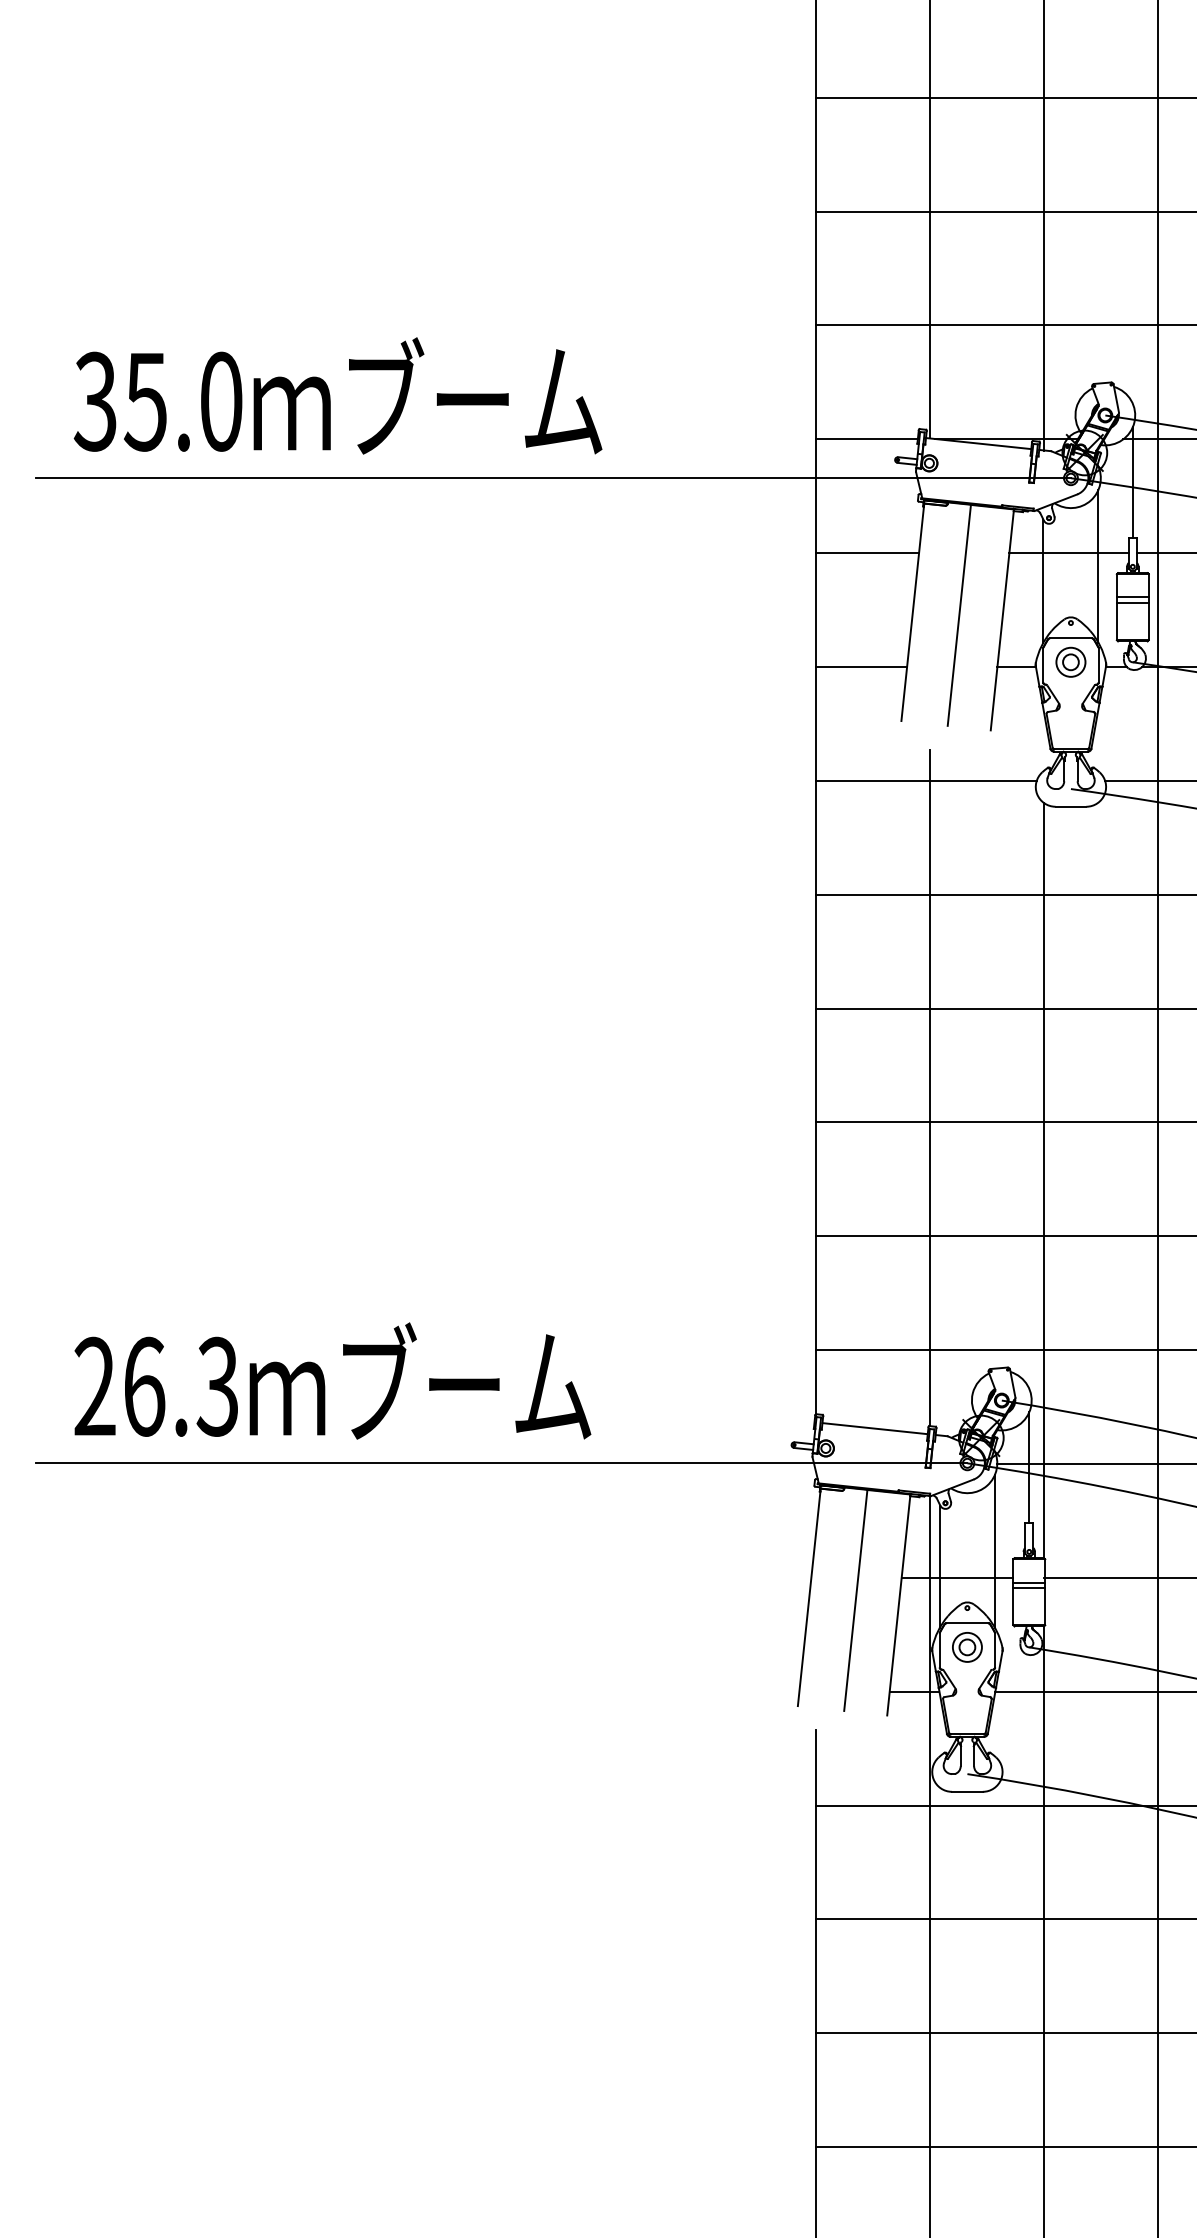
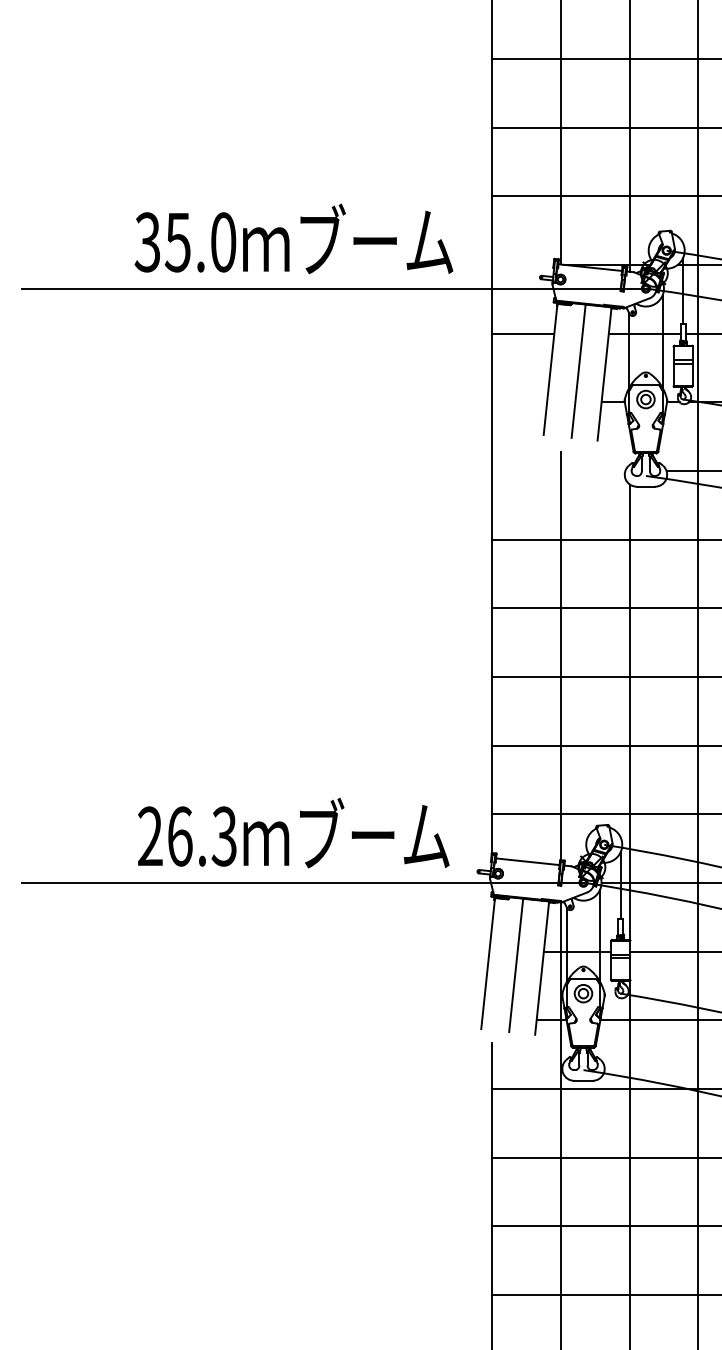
text: (337, 395) -> (293, 238), moved
line: (866, 440) -> (522, 265), removed
line: (861, 667) -> (519, 402), removed
line: (925, 781) -> (558, 471), removed
text: (332, 1380) -> (293, 832), moved

